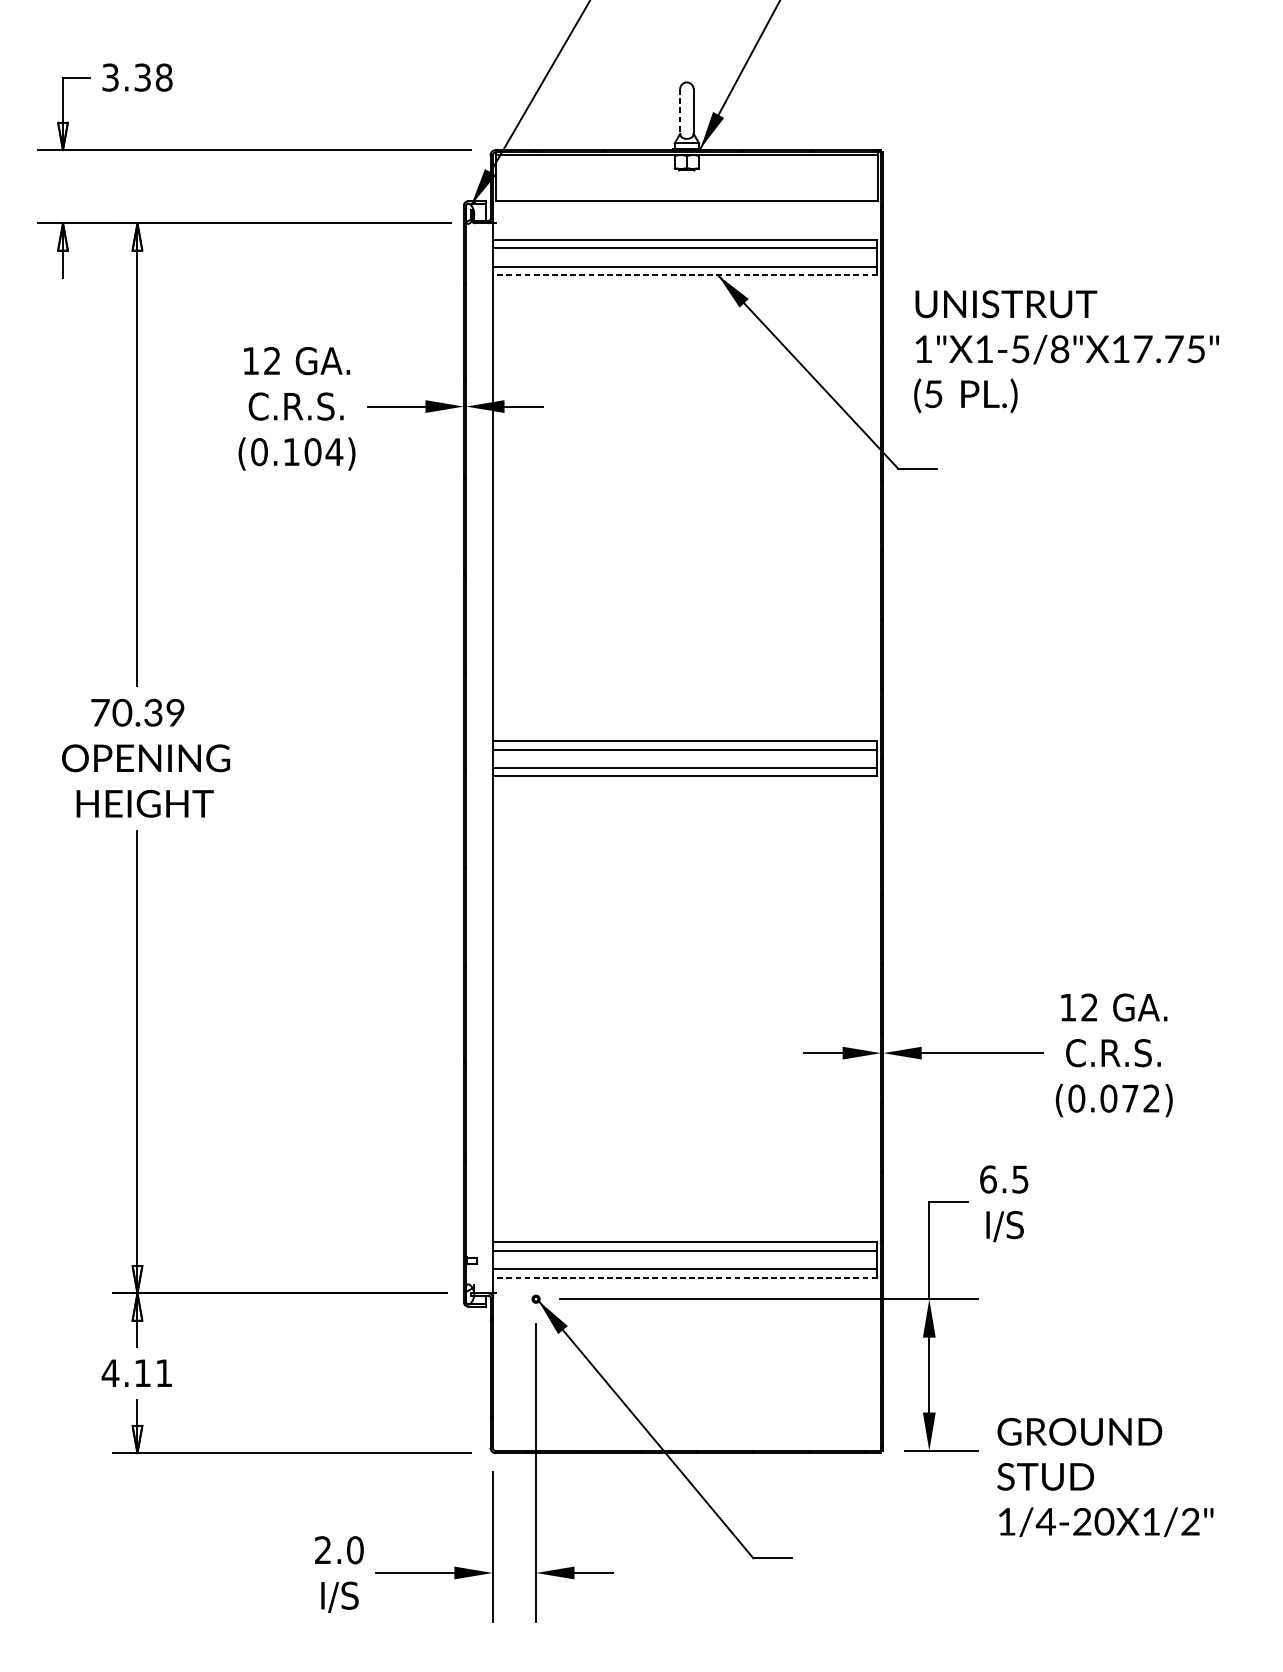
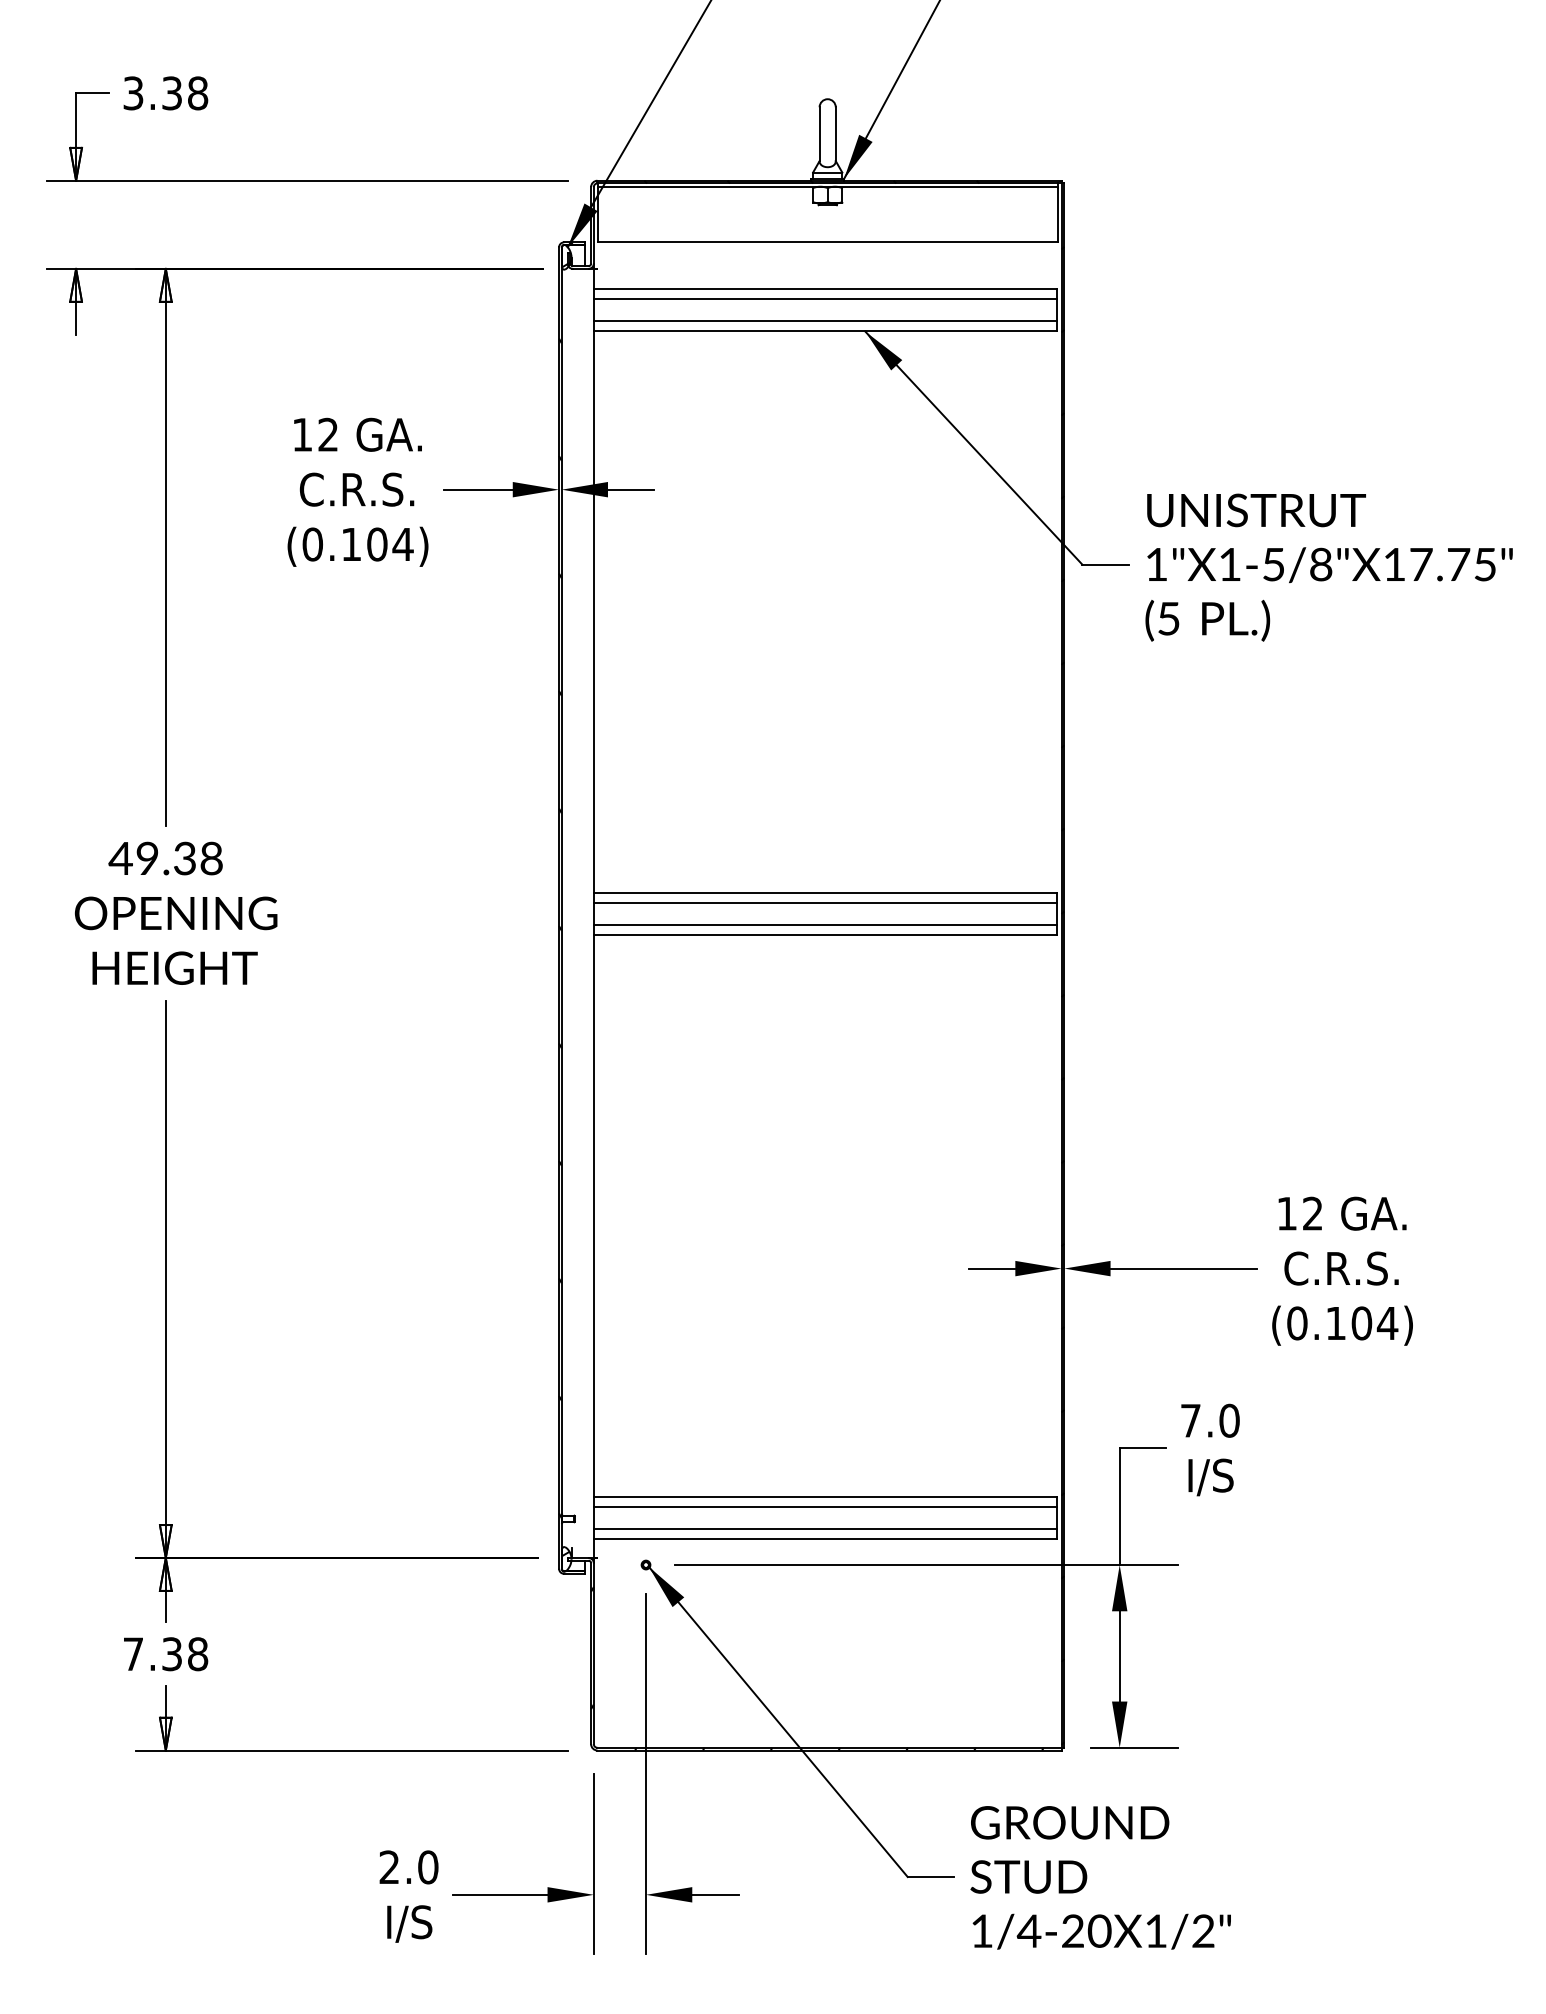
line: (680, 111) -> (819, 134), dashed -> solid
line: (685, 275) -> (825, 331), dashed -> solid
text: (1066, 351) -> (1328, 567), moved
text: (137, 712) -> (165, 858), 70.39 -> 49.38
text: (1130, 1098) -> (1362, 1323), (0.072) -> (0.104)
text: (1003, 1179) -> (1209, 1420), 6.5 -> 7.0
line: (685, 1277) -> (825, 1538), dashed -> solid
text: (137, 1373) -> (165, 1654), 4.11 -> 7.38
text: (1105, 1477) -> (1100, 1877), moved

